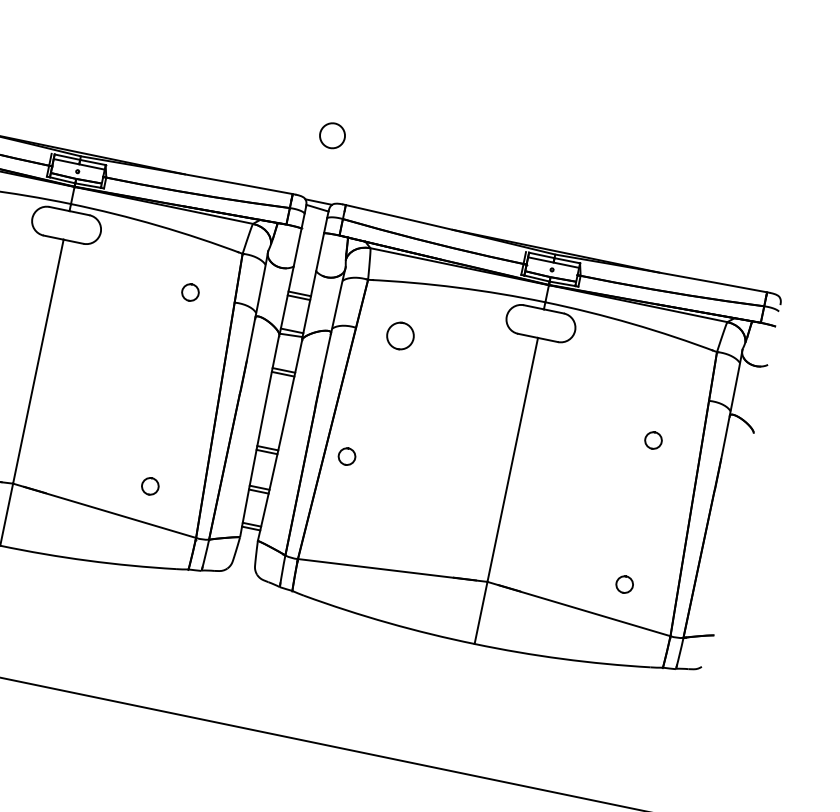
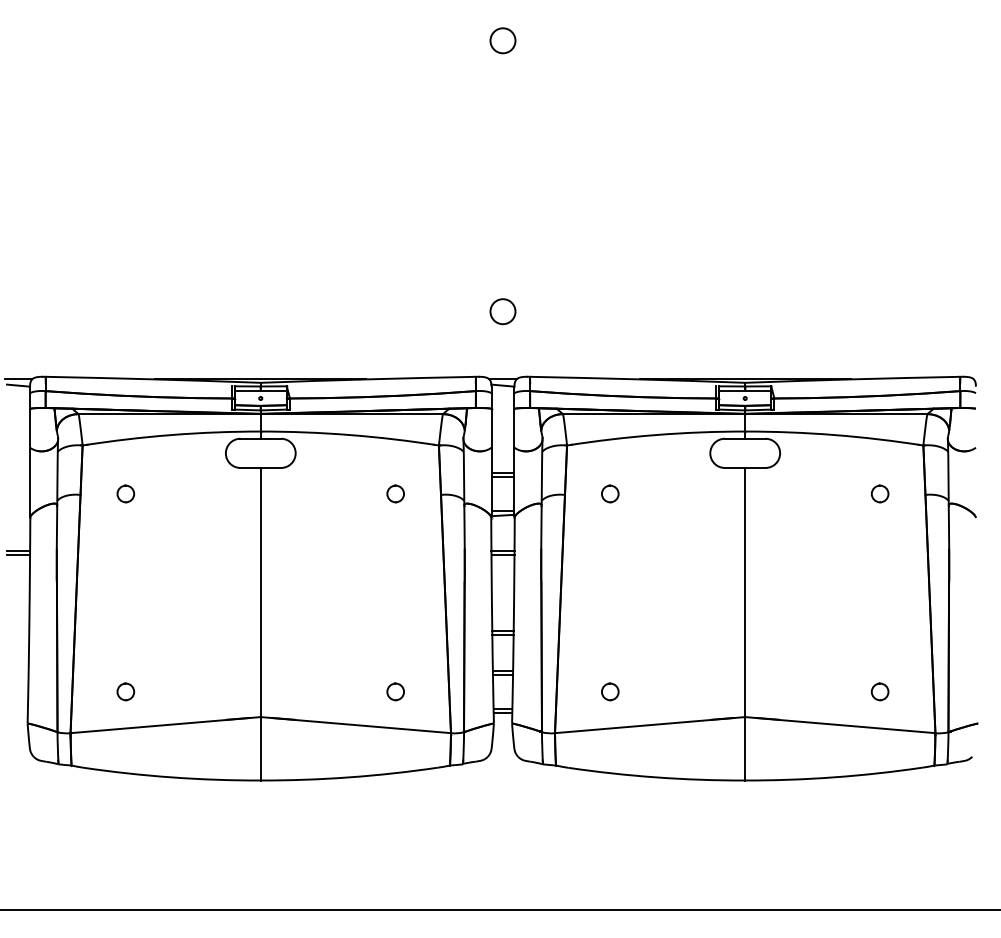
part: (400, 335) -> (610, 493), size x0.62
part: (653, 439) -> (879, 493), moved
part: (347, 456) -> (610, 691), moved

